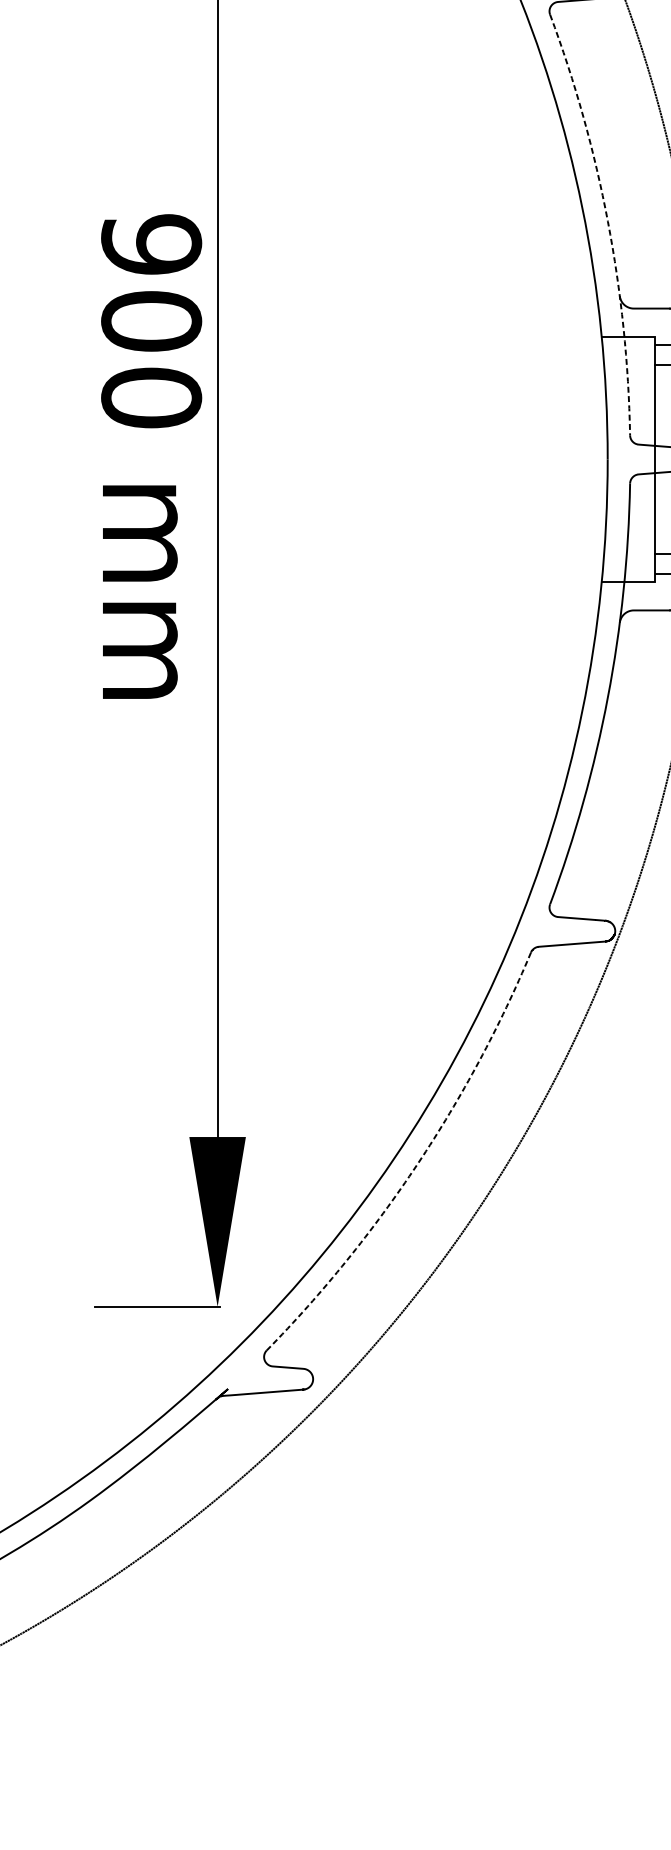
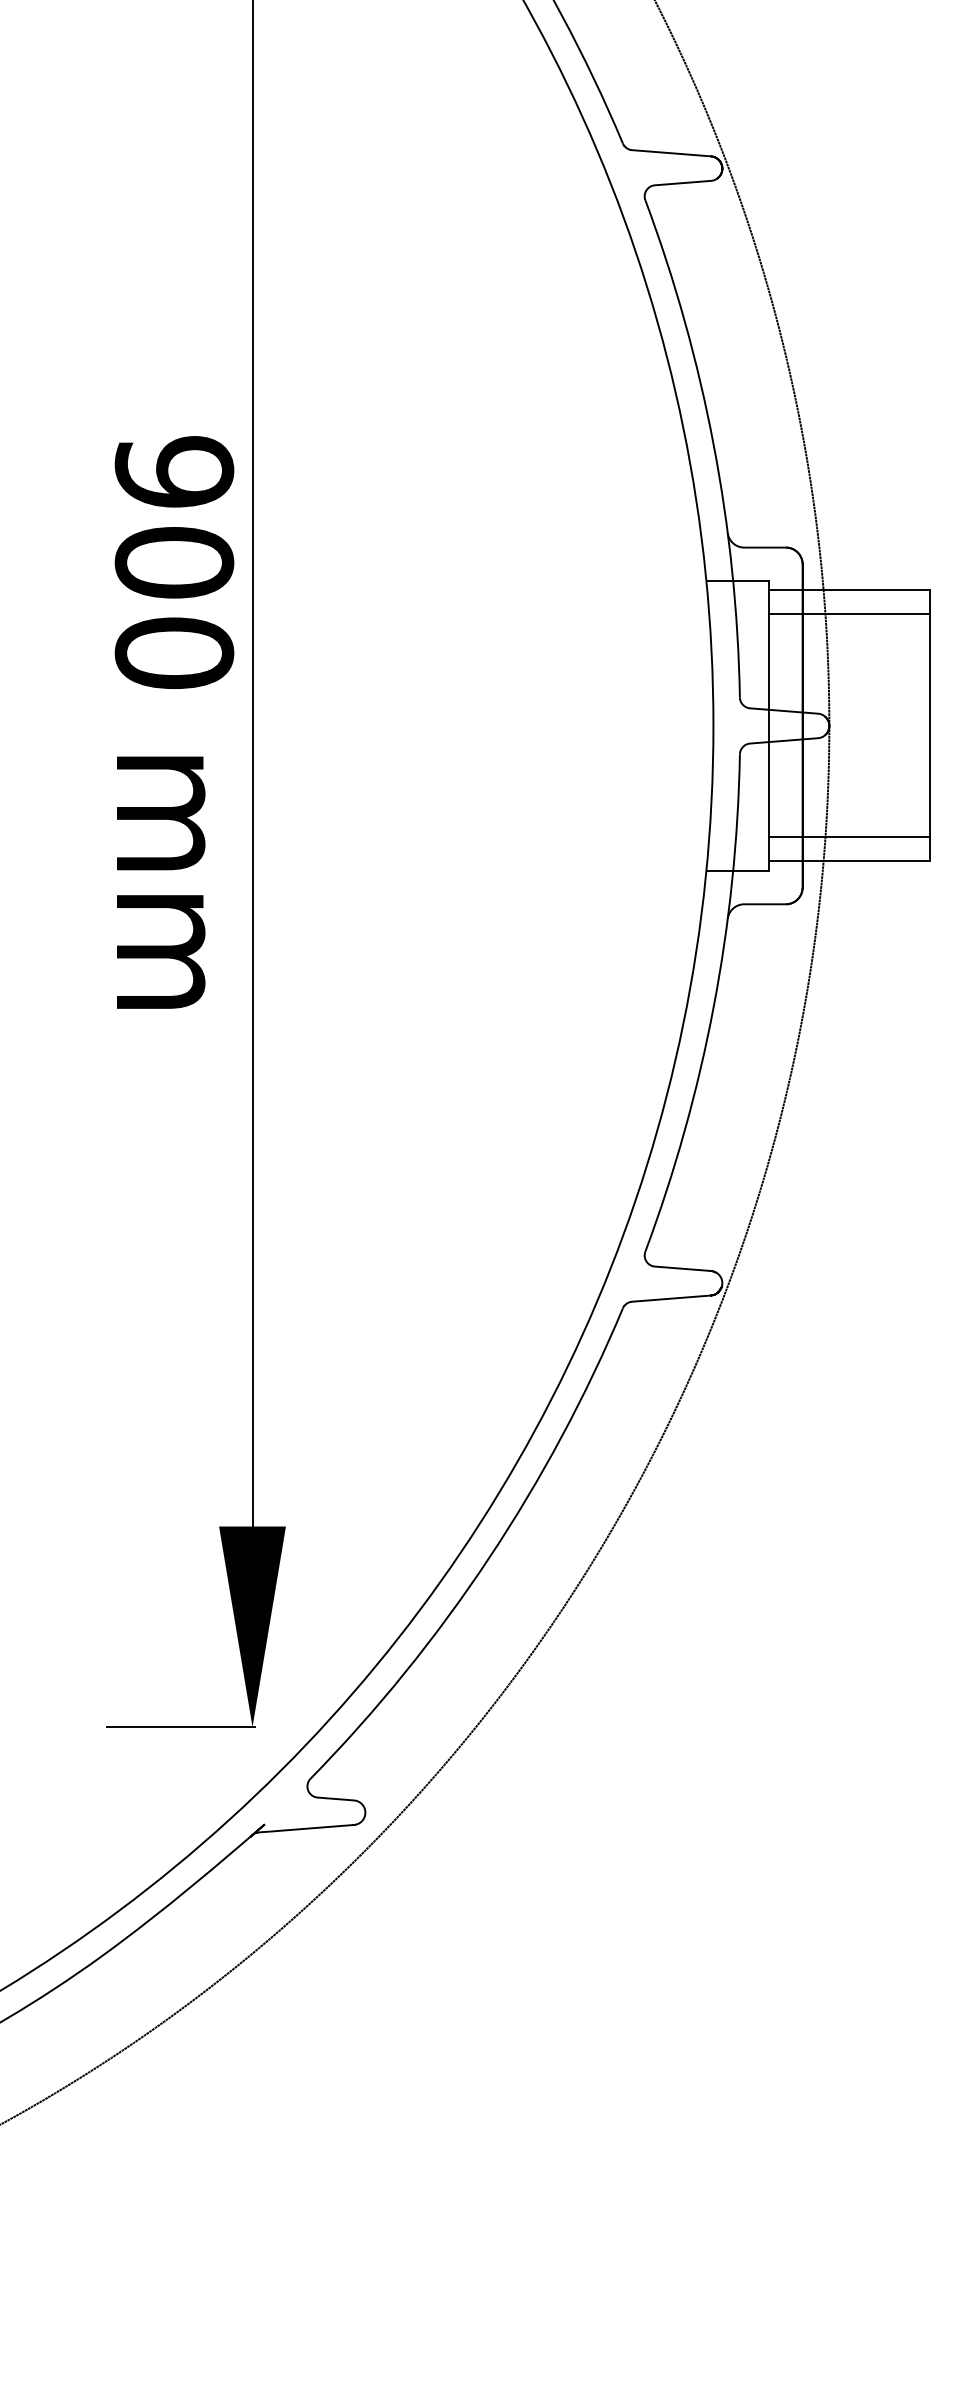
arc: (607, 221) -> (713, 444), dashed -> solid
arc: (417, 1164) -> (488, 1558), dashed -> solid

